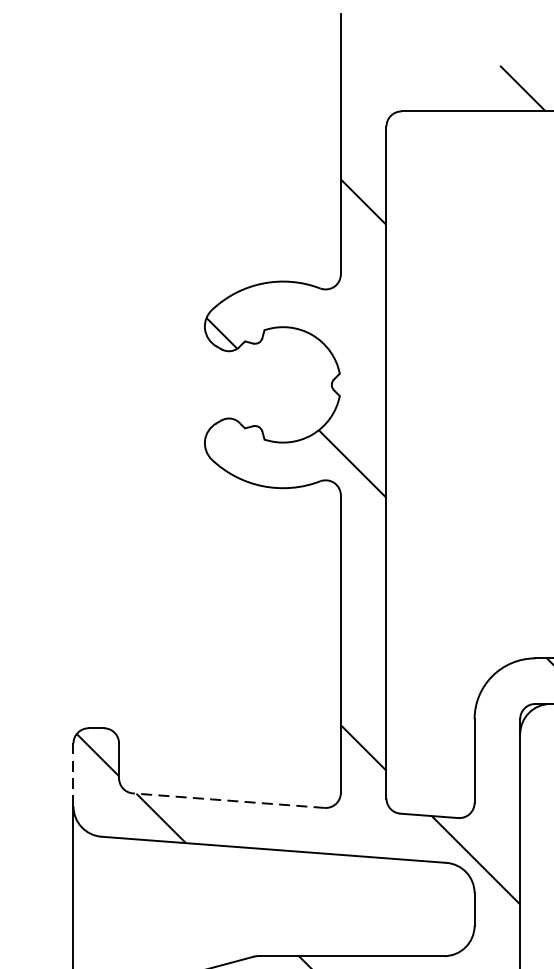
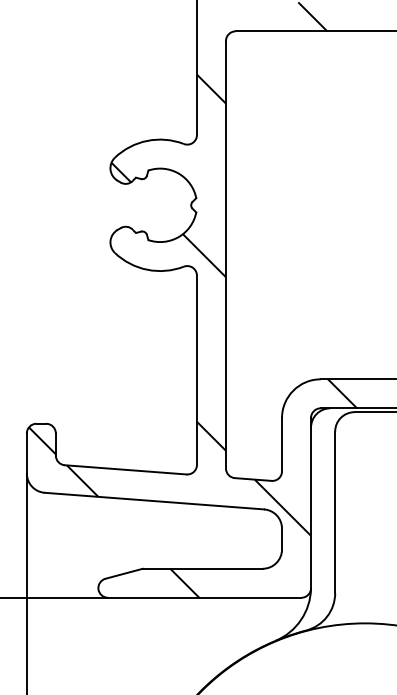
line: (72, 774) -> (26, 453), dashed -> solid
line: (228, 800) -> (125, 469), dashed -> solid

